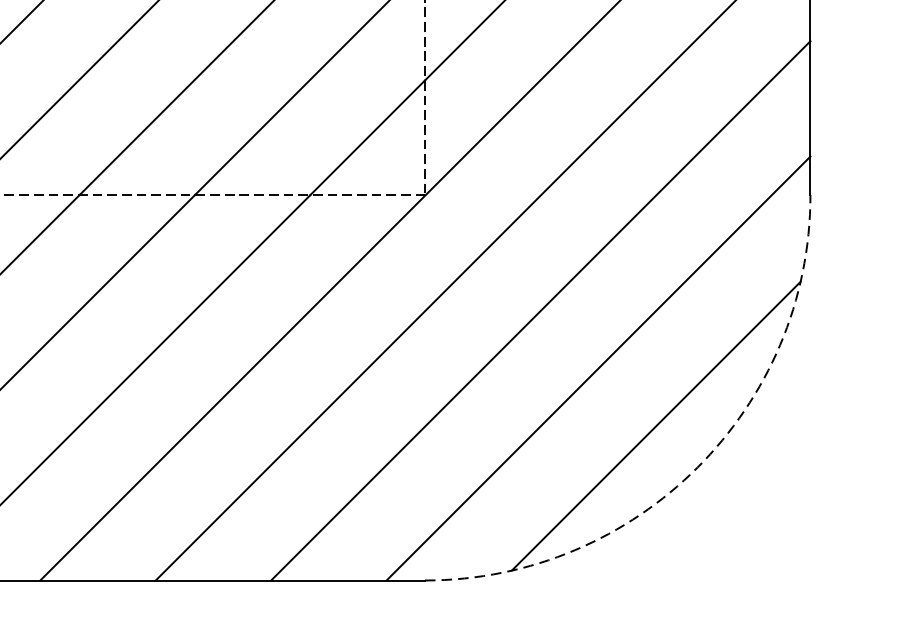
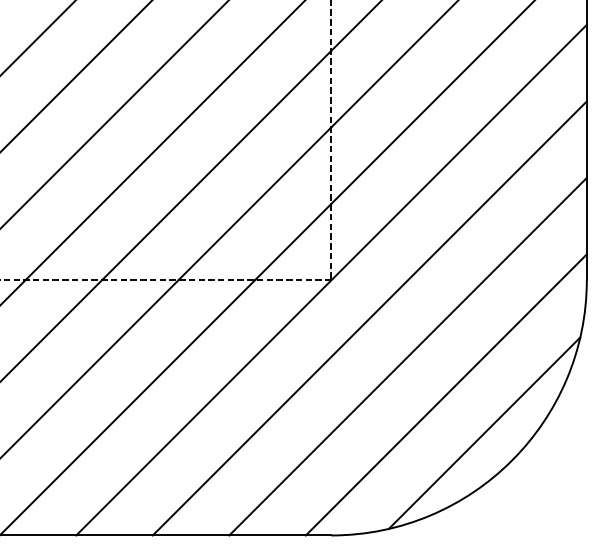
arc: (696, 467) -> (511, 460), dashed -> solid

